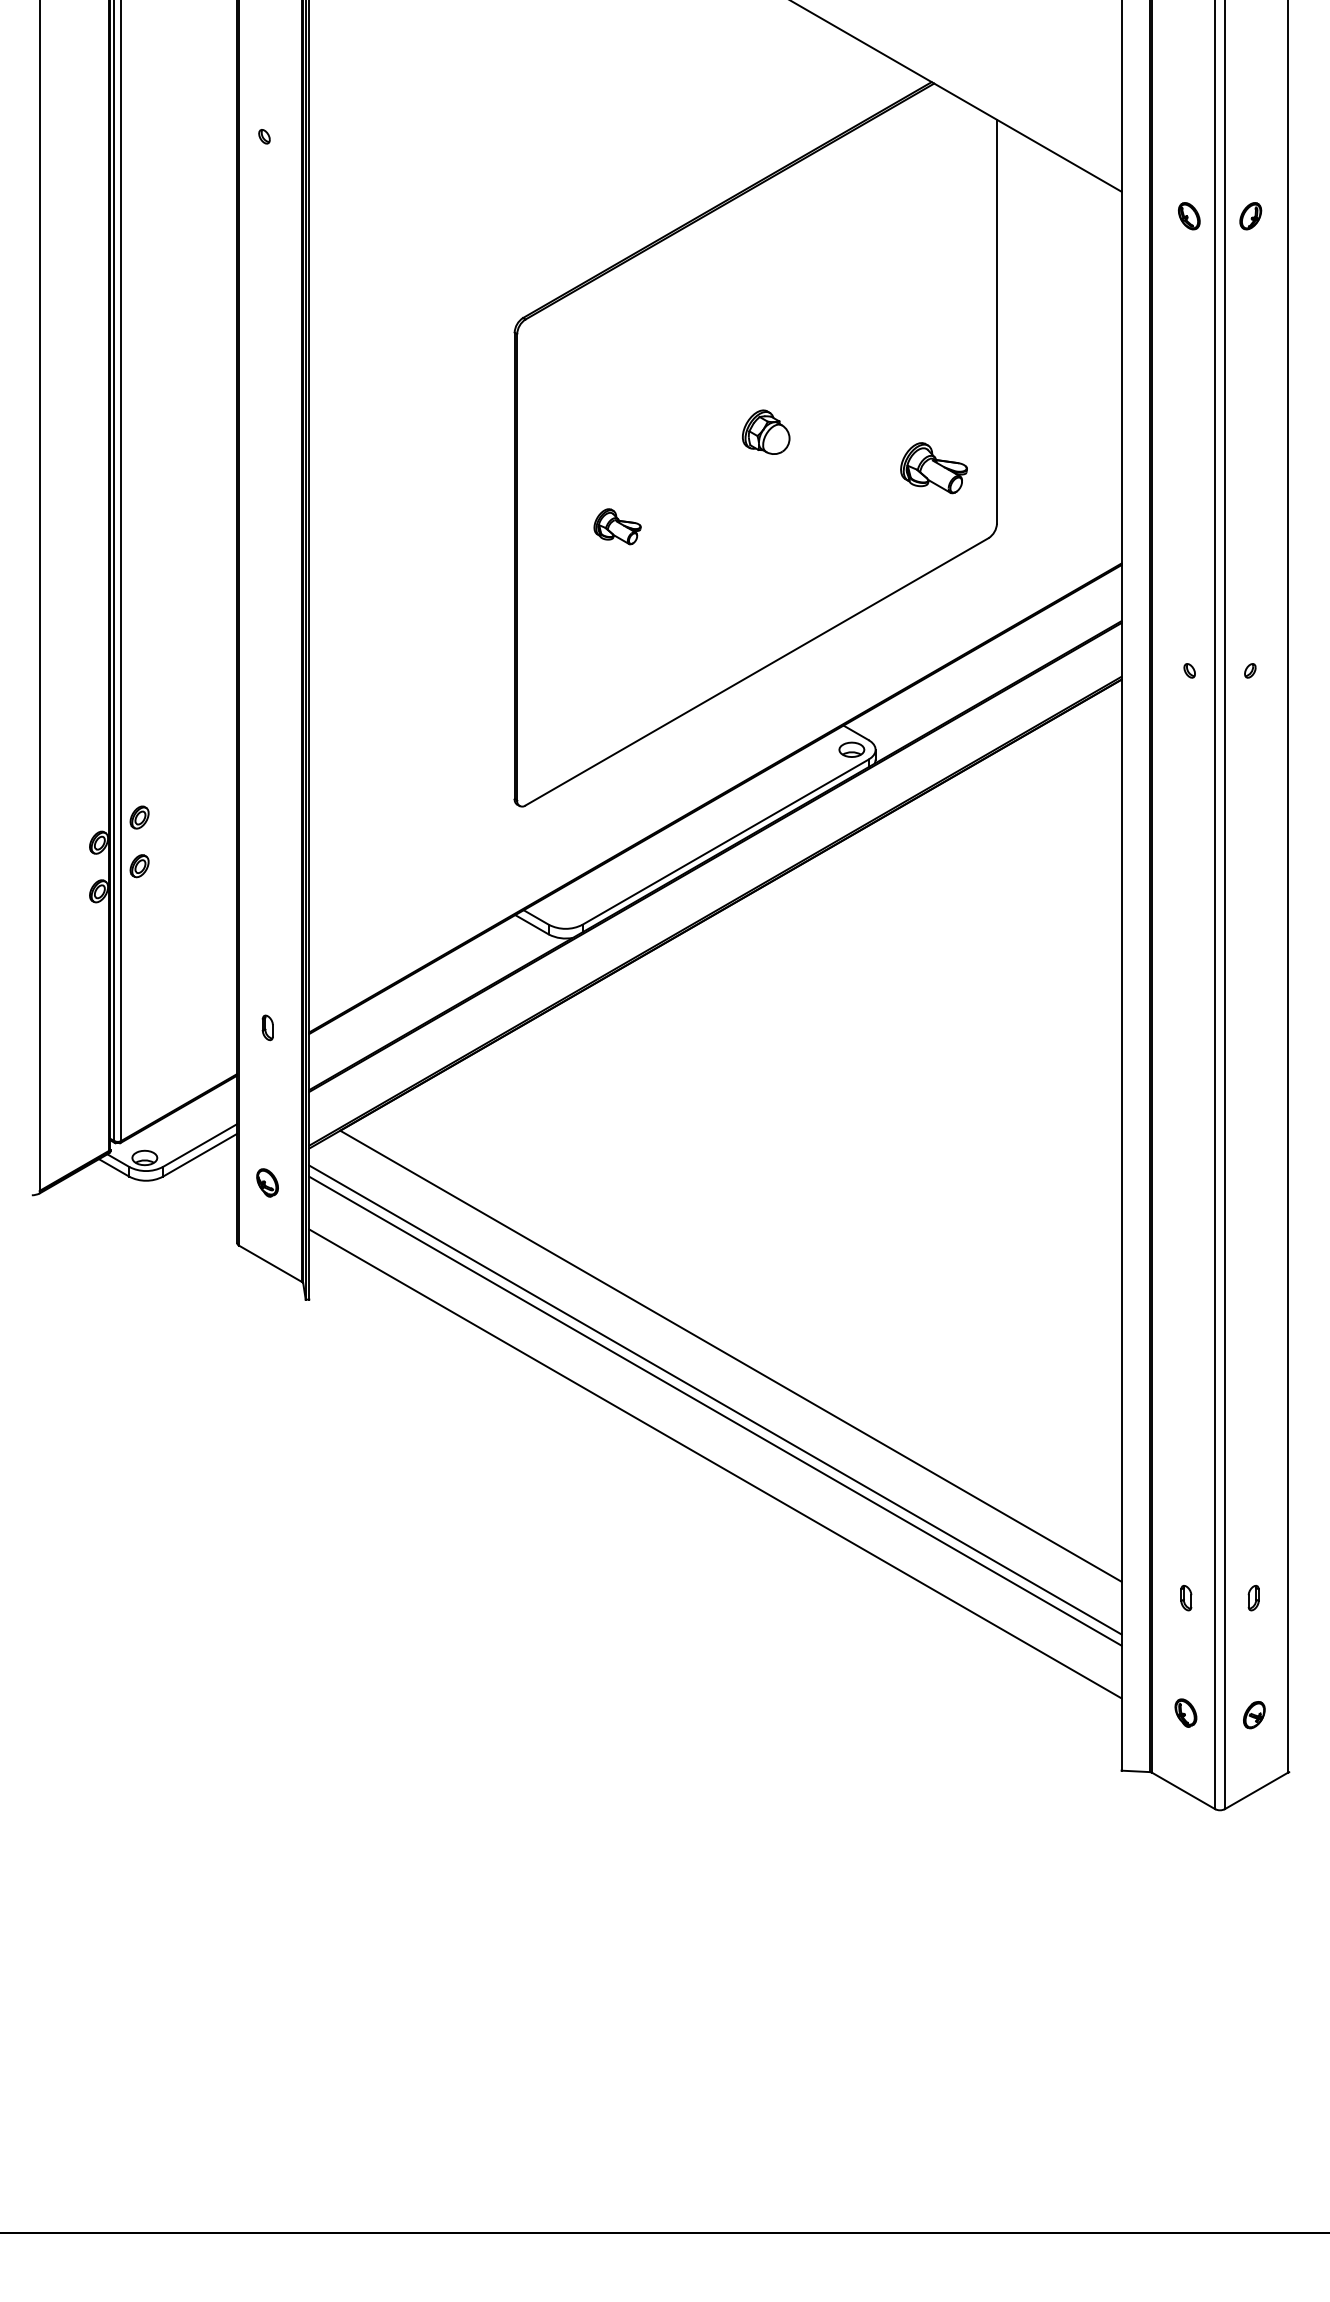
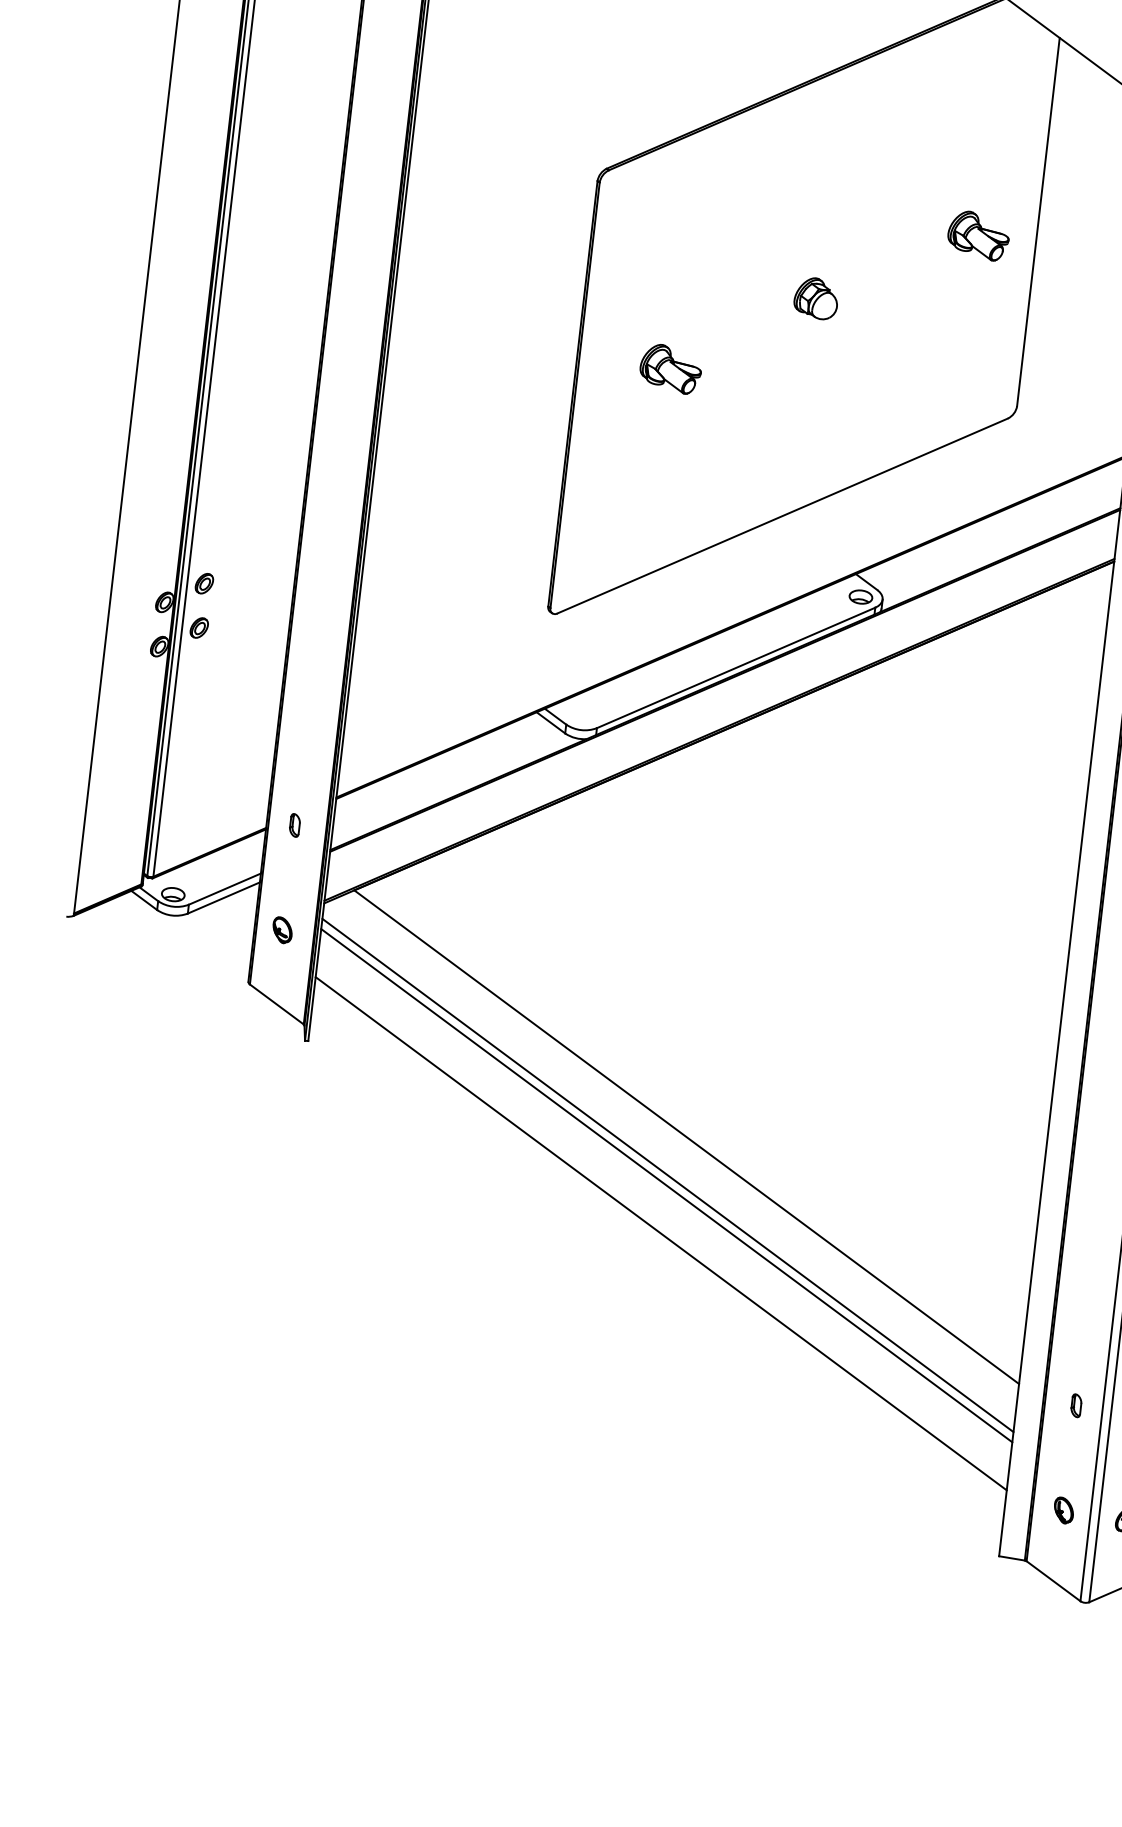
part: (933, 468) -> (978, 236), moved
part: (617, 526) -> (670, 368), size x1.43
part: (267, 1027) -> (294, 825), moved

